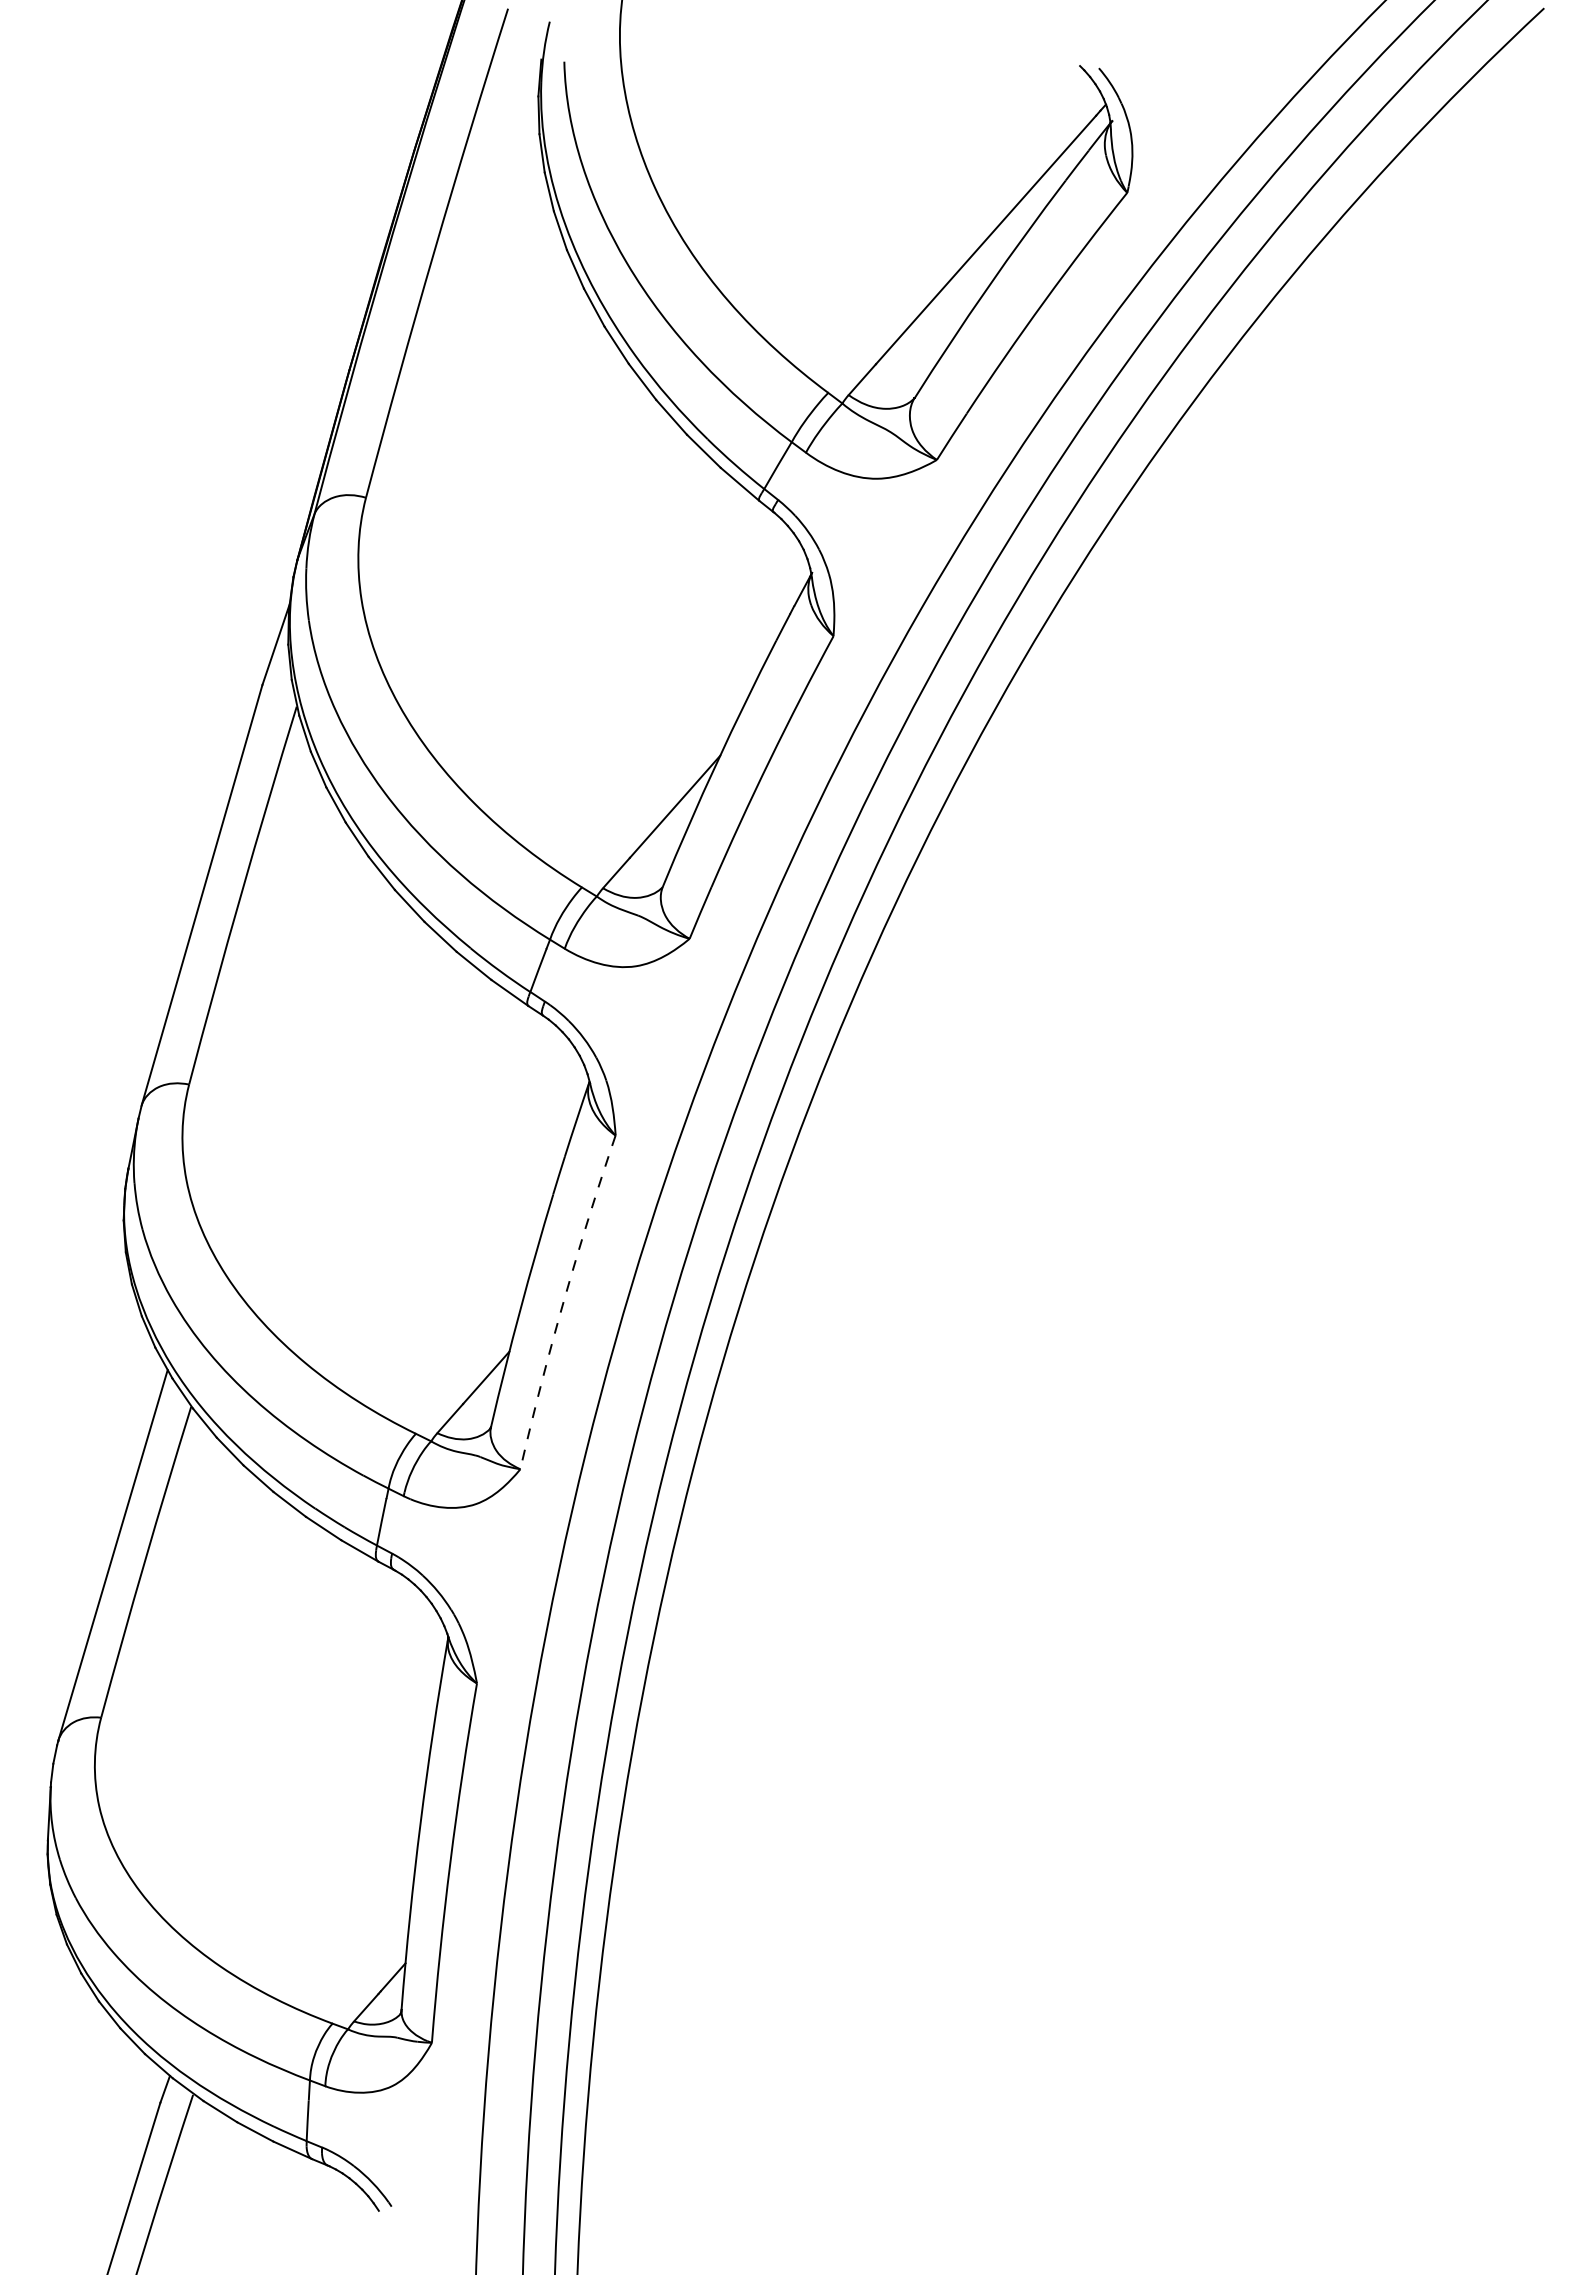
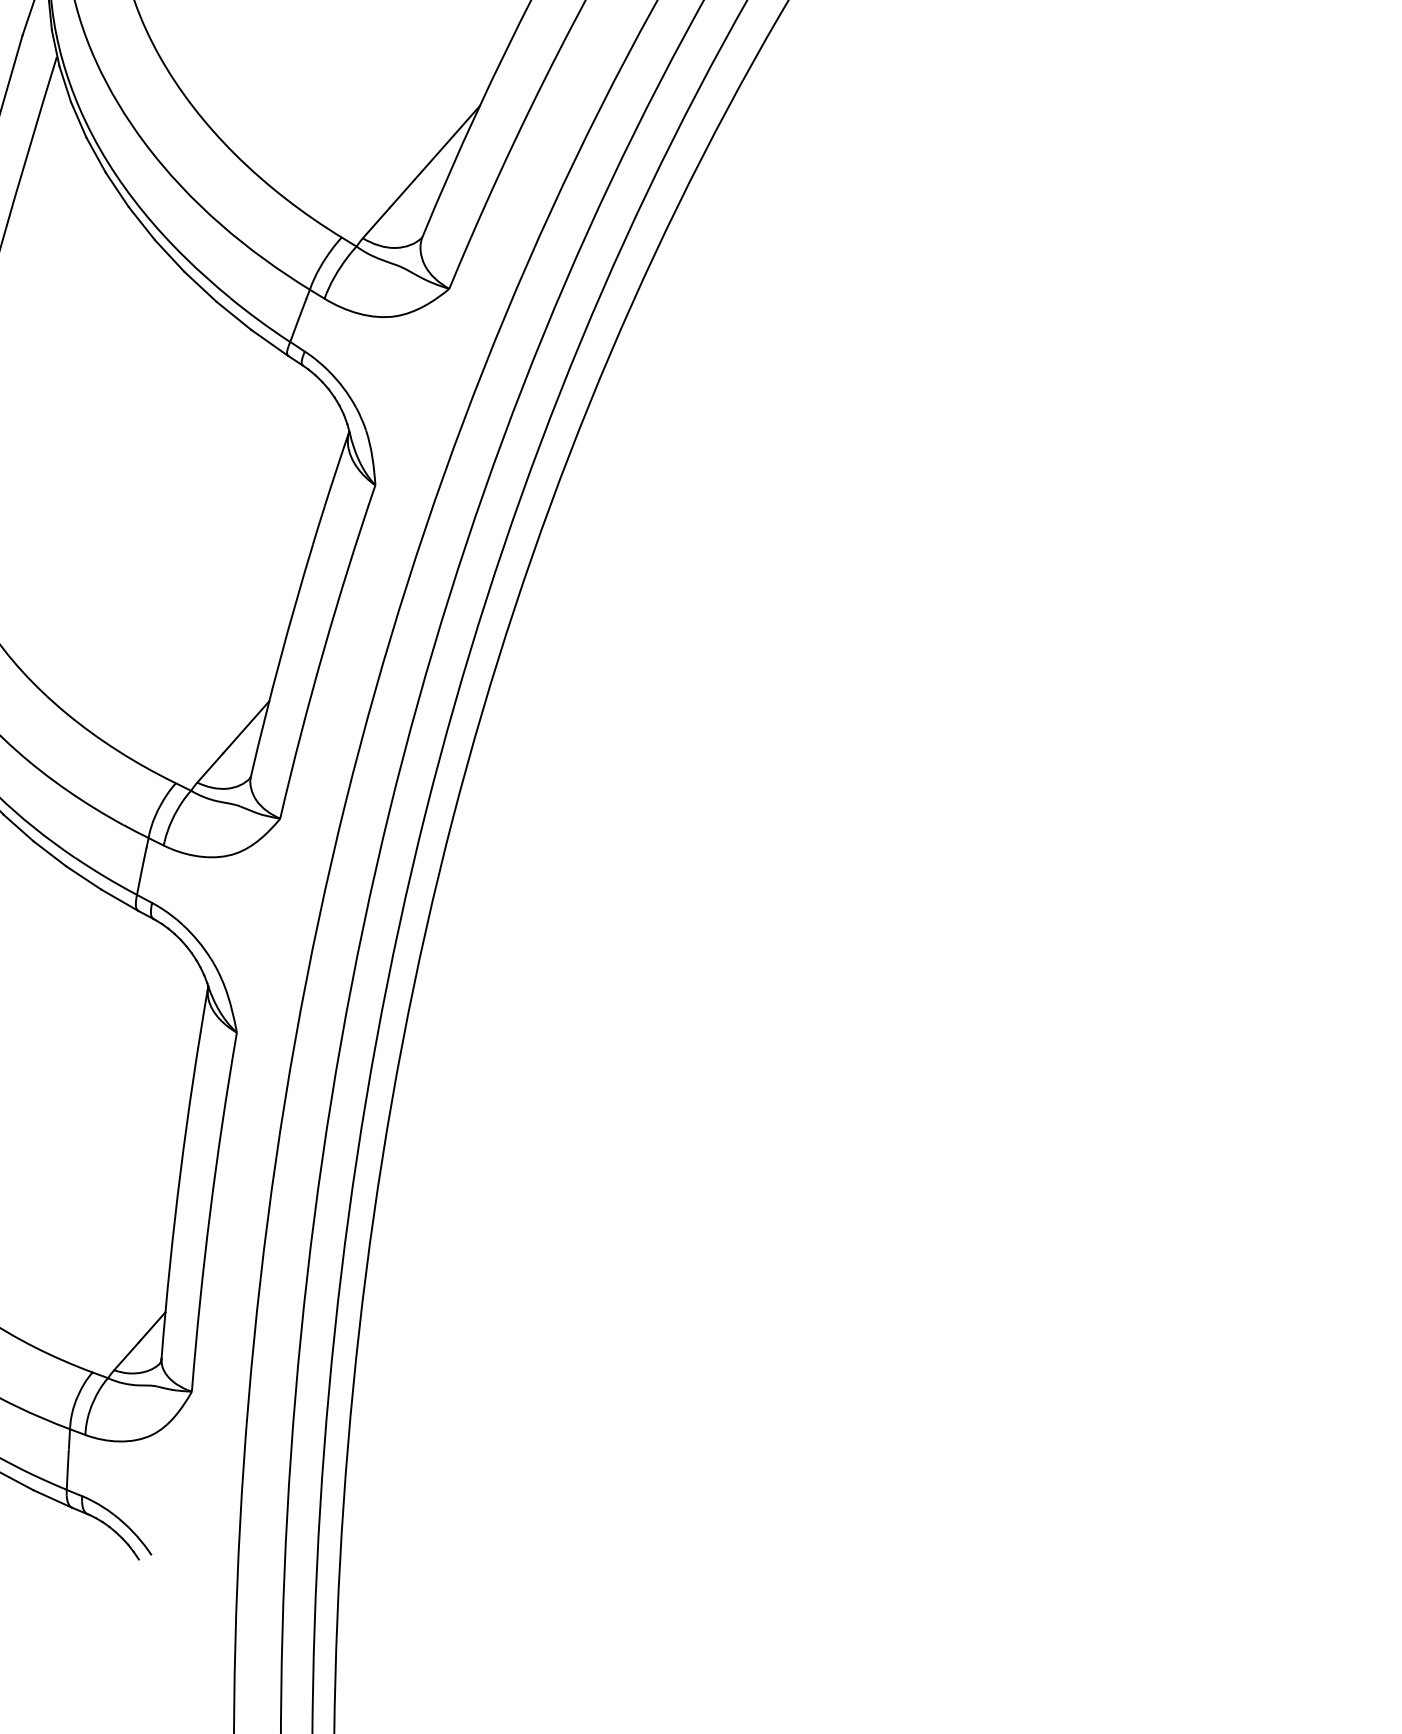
arc: (563, 1301) -> (323, 651), dashed -> solid

